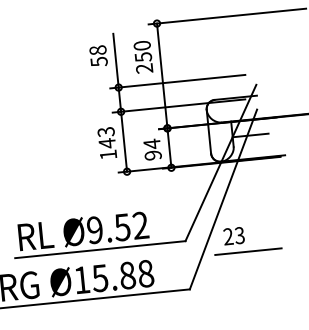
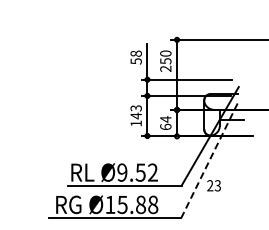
text: (152, 154) -> (165, 126), 94 -> 64
line: (223, 199) -> (209, 160), solid -> dashed
line: (248, 252) -> (222, 197), removed

